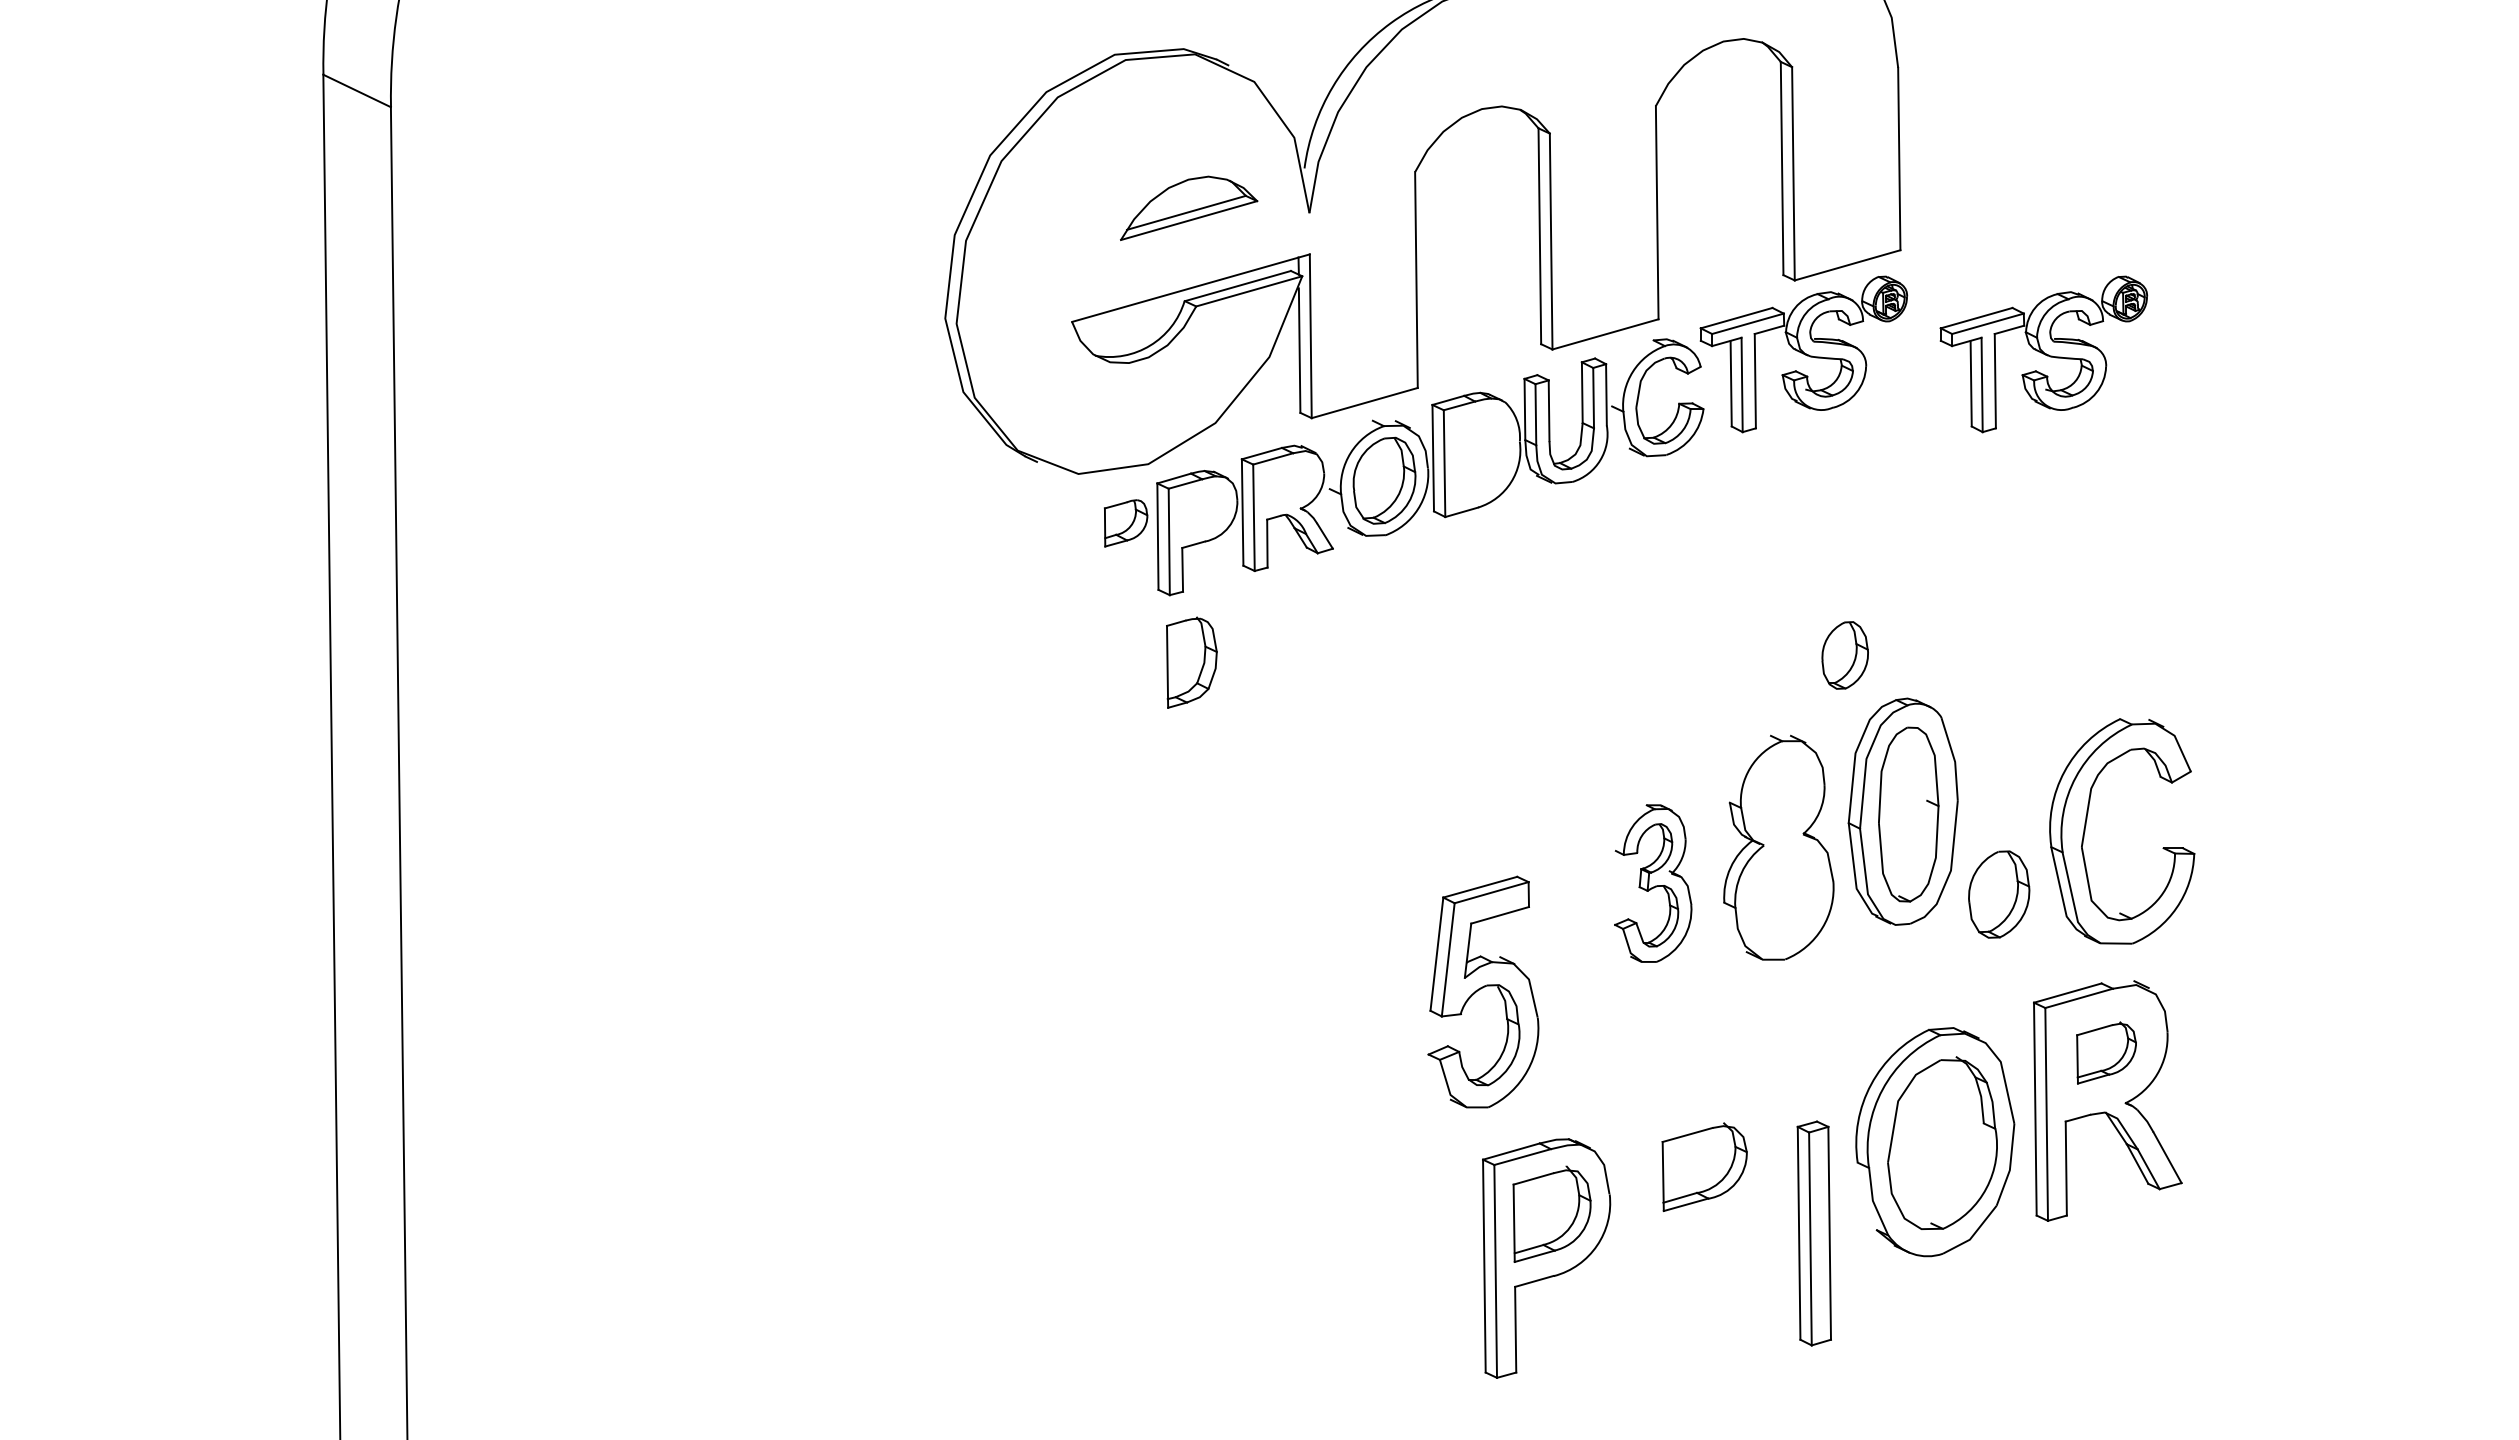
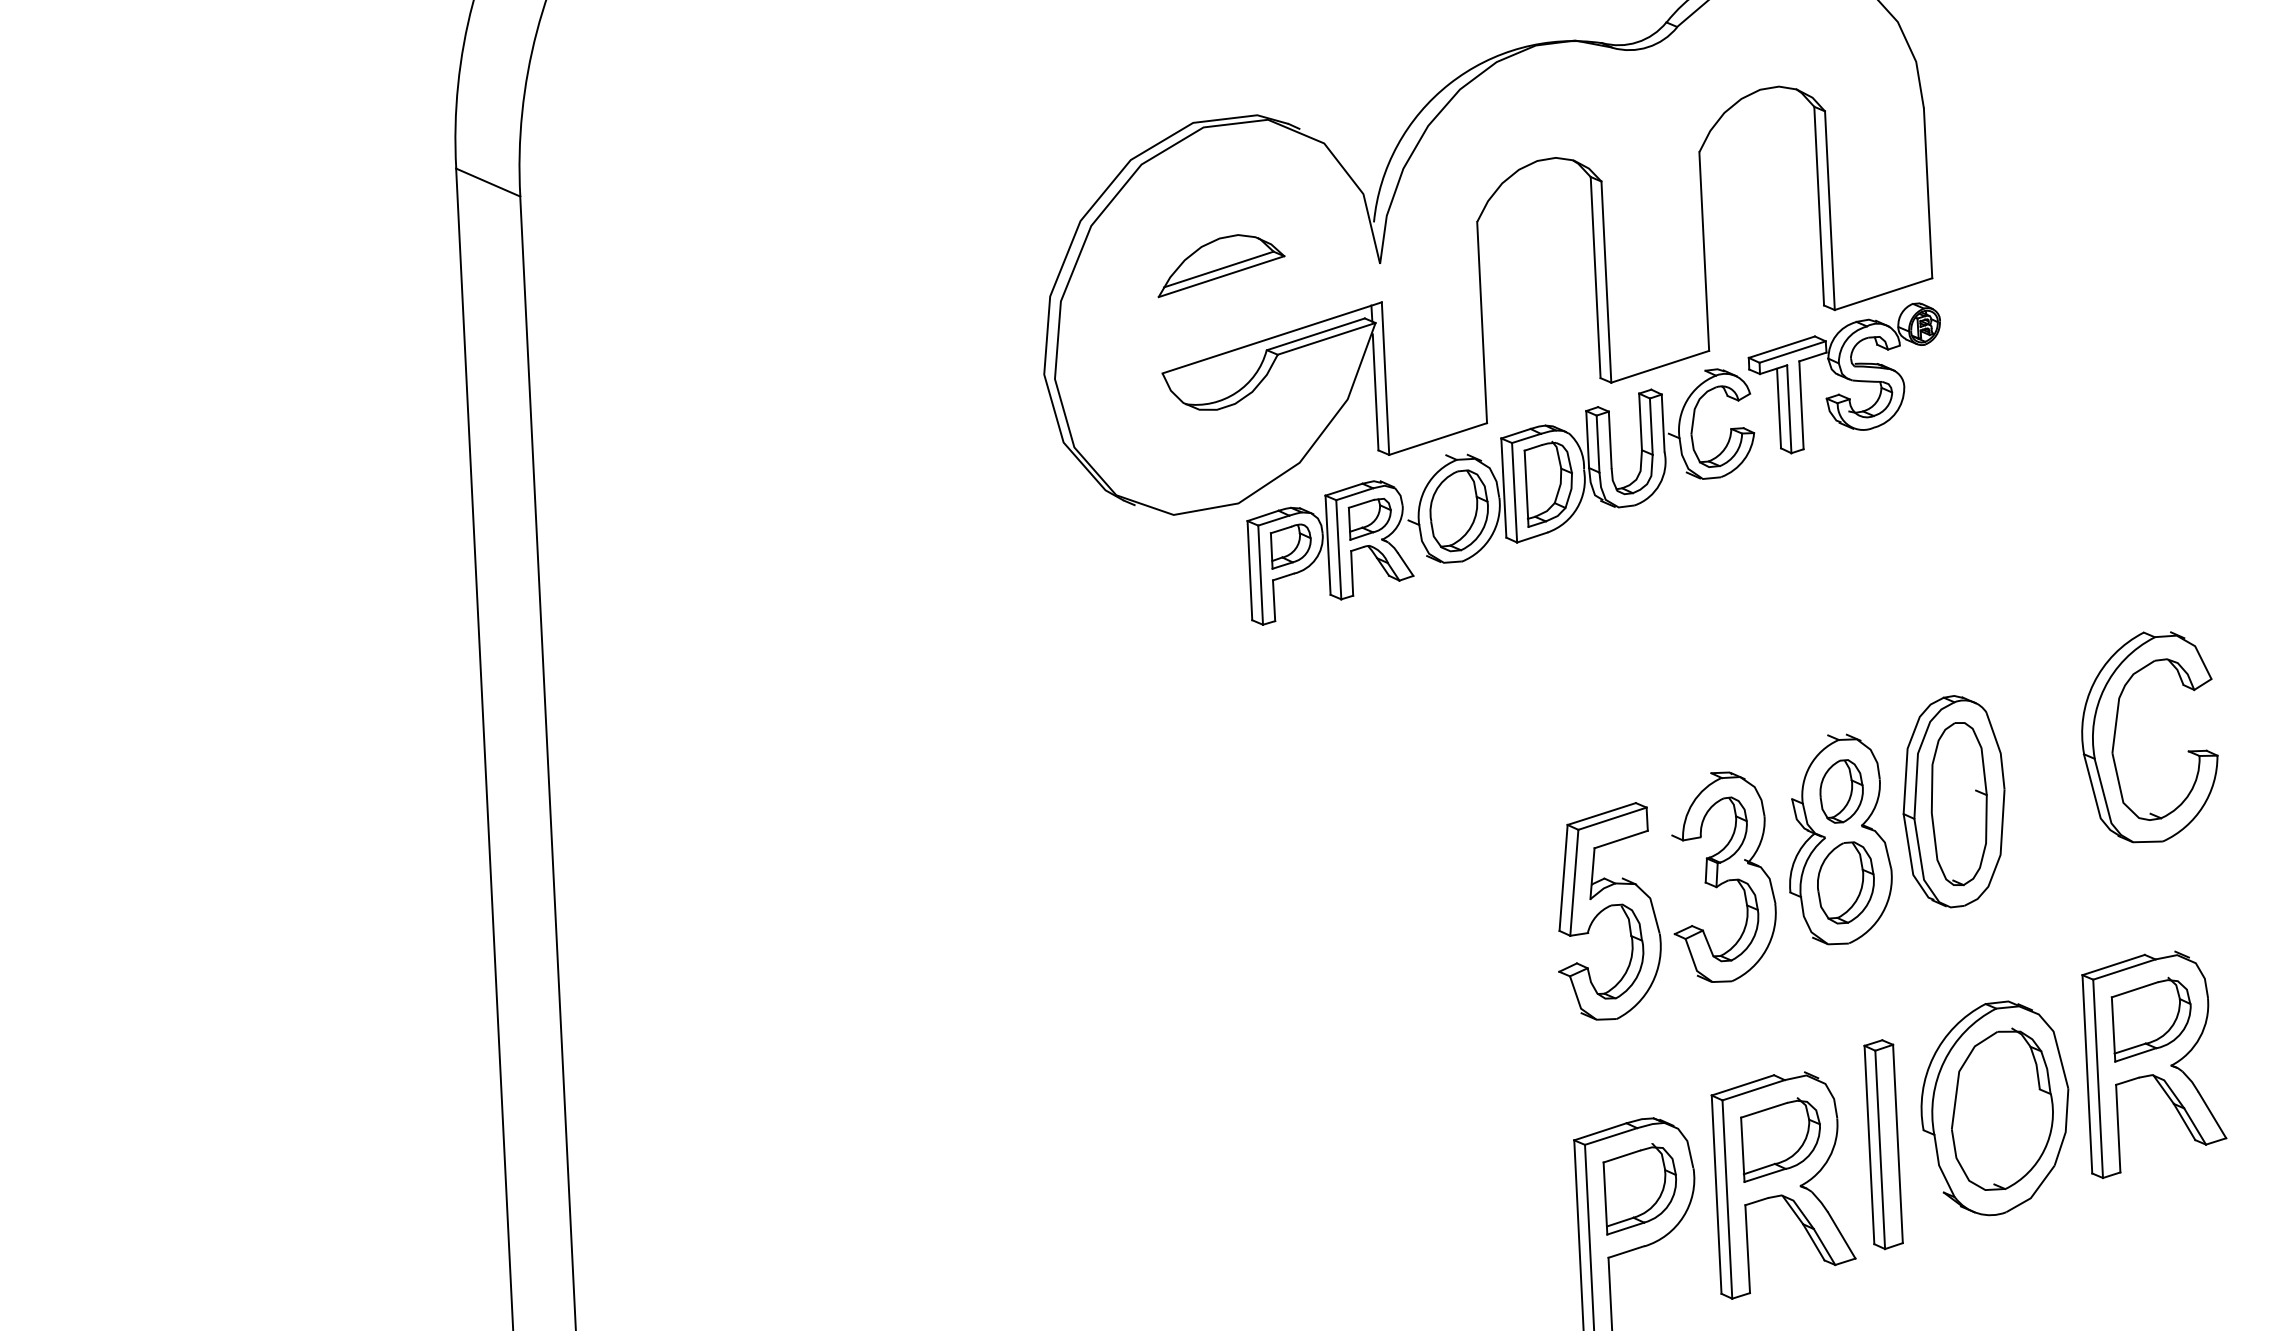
part: (1189, 207) -> (1221, 264), moved
part: (2043, 354) -> (2069, 370), removed
part: (1288, 486) -> (1369, 519), added
part: (1126, 523) -> (1291, 546), moved
part: (1844, 655) -> (1840, 791), moved
part: (1191, 662) -> (1548, 483), moved
part: (2086, 825) -> (2116, 732), moved
part: (1652, 883) -> (1722, 877), size x1.43
part: (1999, 894) -> (1846, 882), moved
part: (1483, 991) -> (1608, 911), moved
part: (2106, 1052) -> (2151, 1019), size x1.43
part: (1705, 1215) -> (1783, 1184), added
part: (1813, 1233) -> (1882, 1144), moved

